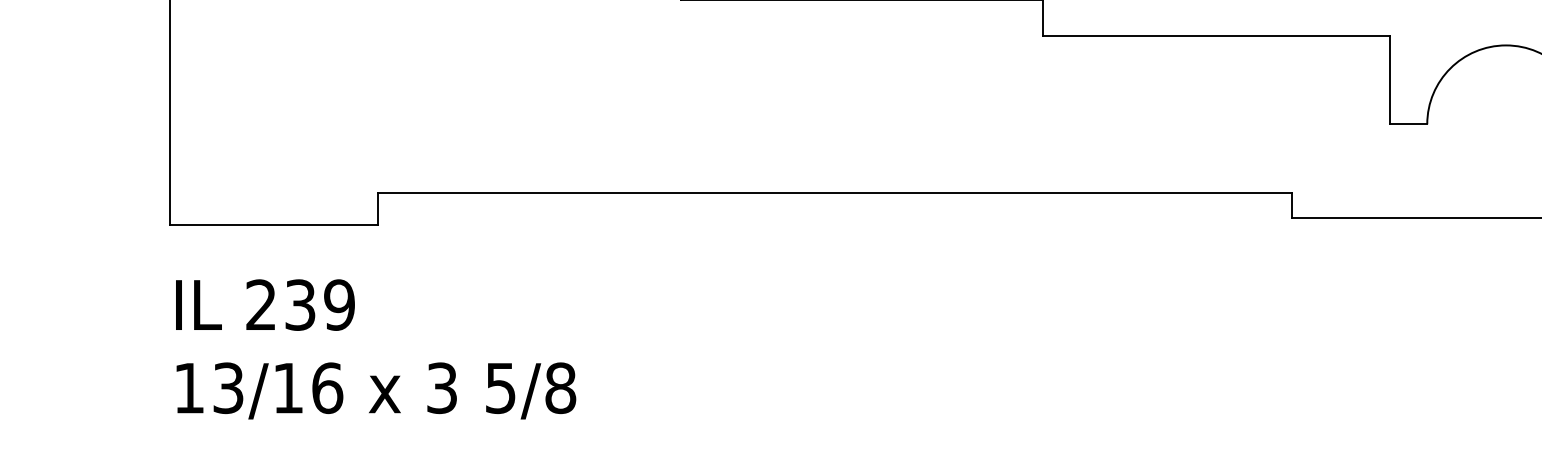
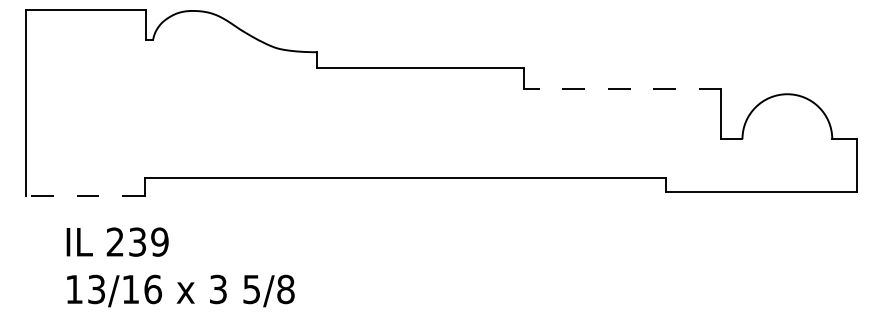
line: (1216, 35) -> (622, 88), solid -> dashed
line: (273, 224) -> (85, 196), solid -> dashed
text: (375, 349) -> (180, 267), moved

